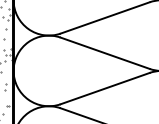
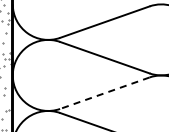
line: (104, 88) -> (104, 93), solid -> dashed

